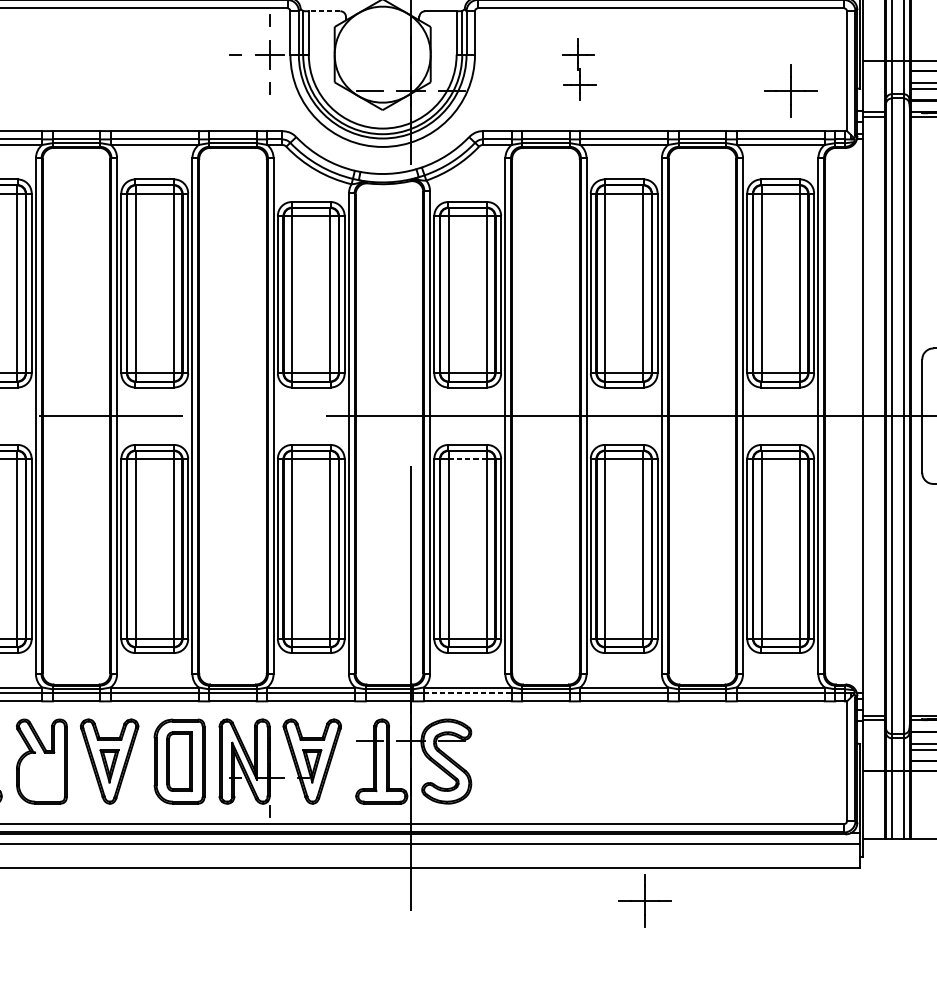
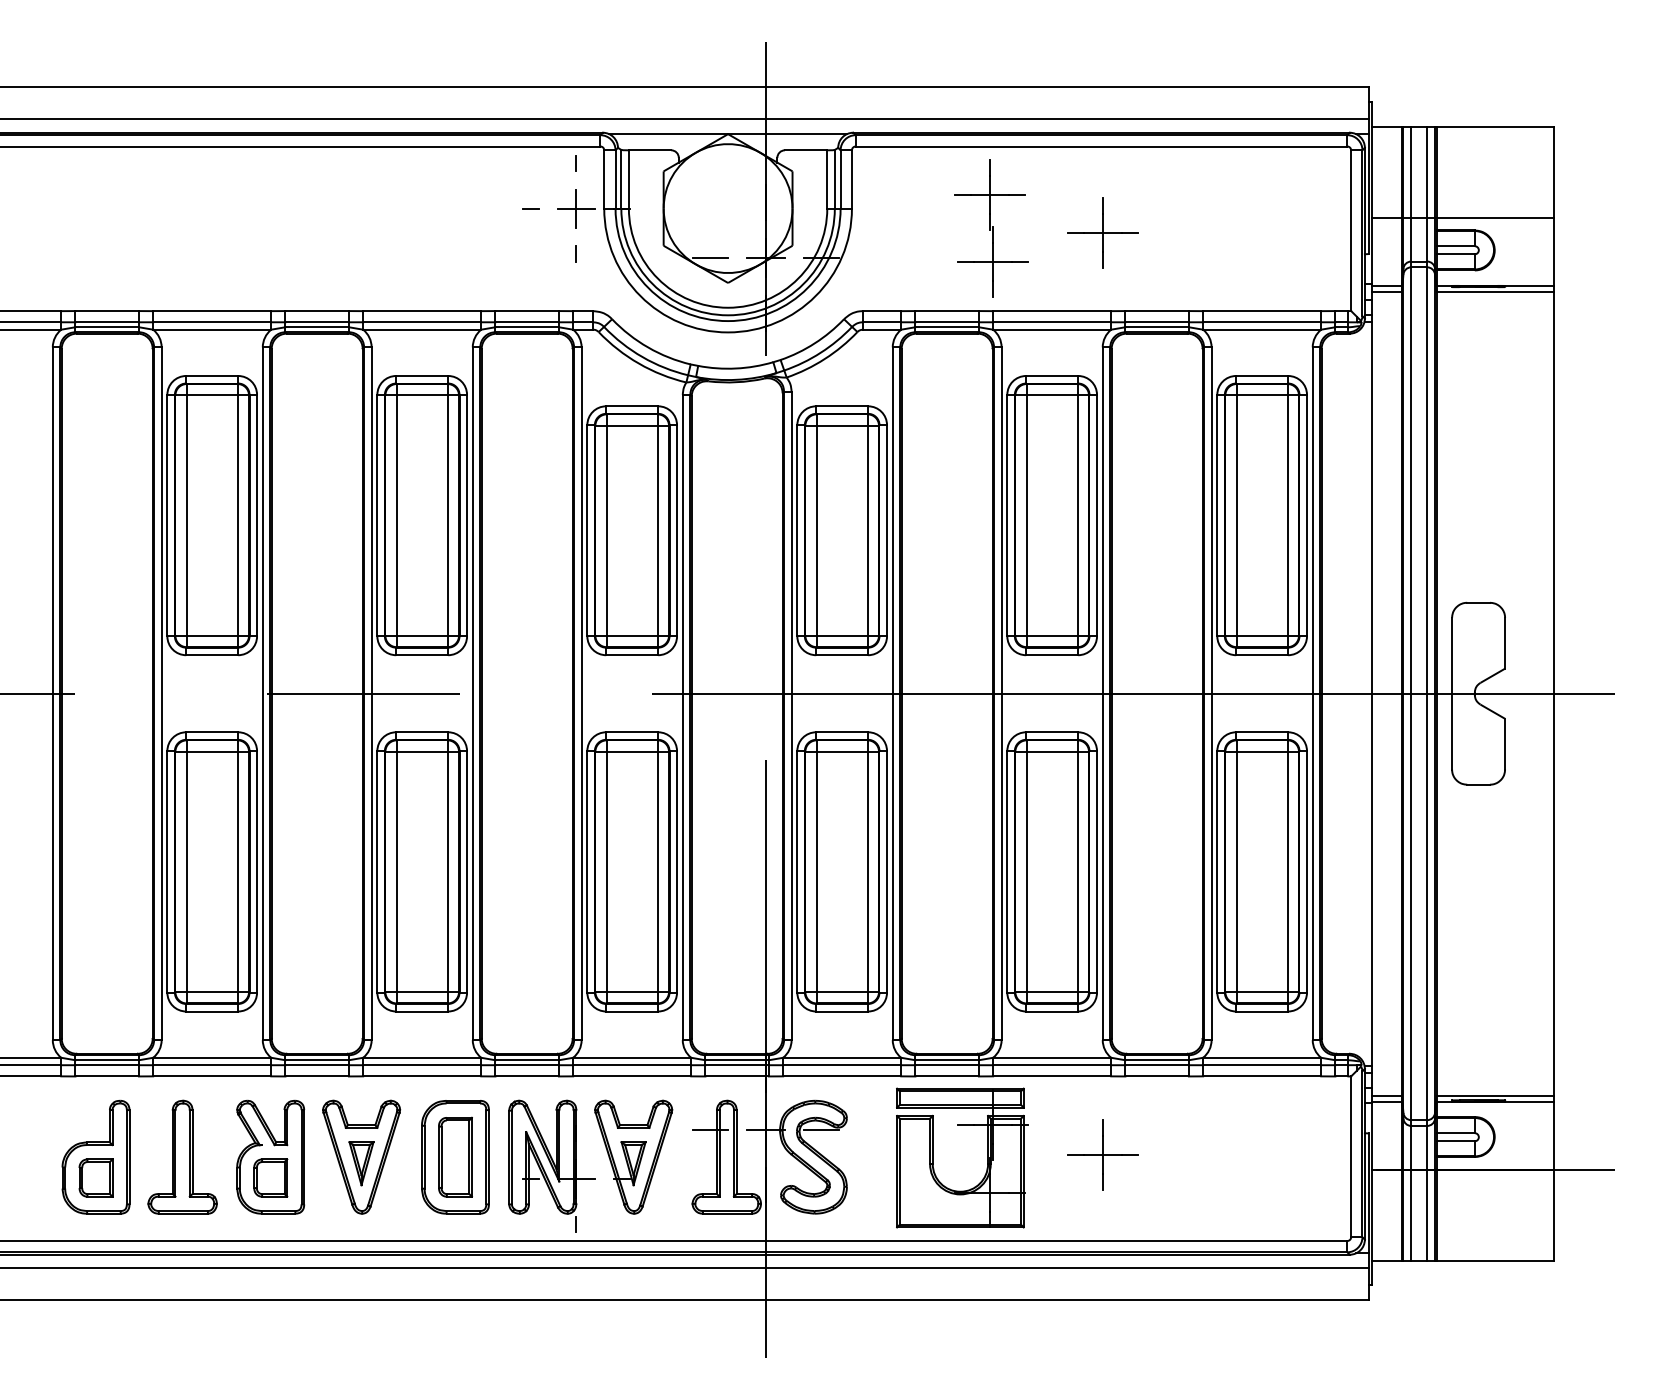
line: (324, 11) -> (649, 150), dashed -> solid
part: (579, 69) -> (991, 228), size x1.67
part: (789, 90) -> (1102, 232), moved
line: (467, 459) -> (841, 751), dashed -> solid
line: (467, 693) -> (842, 1065), dashed -> solid
part: (576, 761) -> (987, 1157), added
part: (41, 776) -> (270, 1177), added
part: (644, 900) -> (1102, 1154), moved

